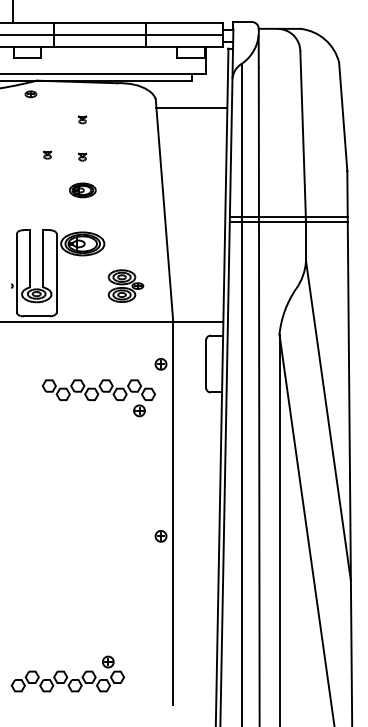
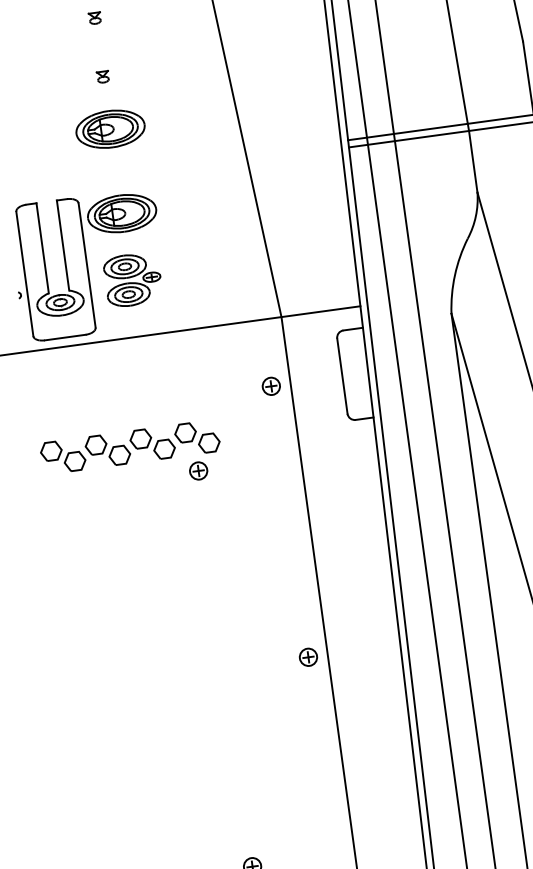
part: (47, 154) -> (47, 80), removed
part: (82, 190) -> (110, 129), size x1.67
part: (125, 285) -> (132, 278), moved
part: (98, 398) -> (131, 460), moved

